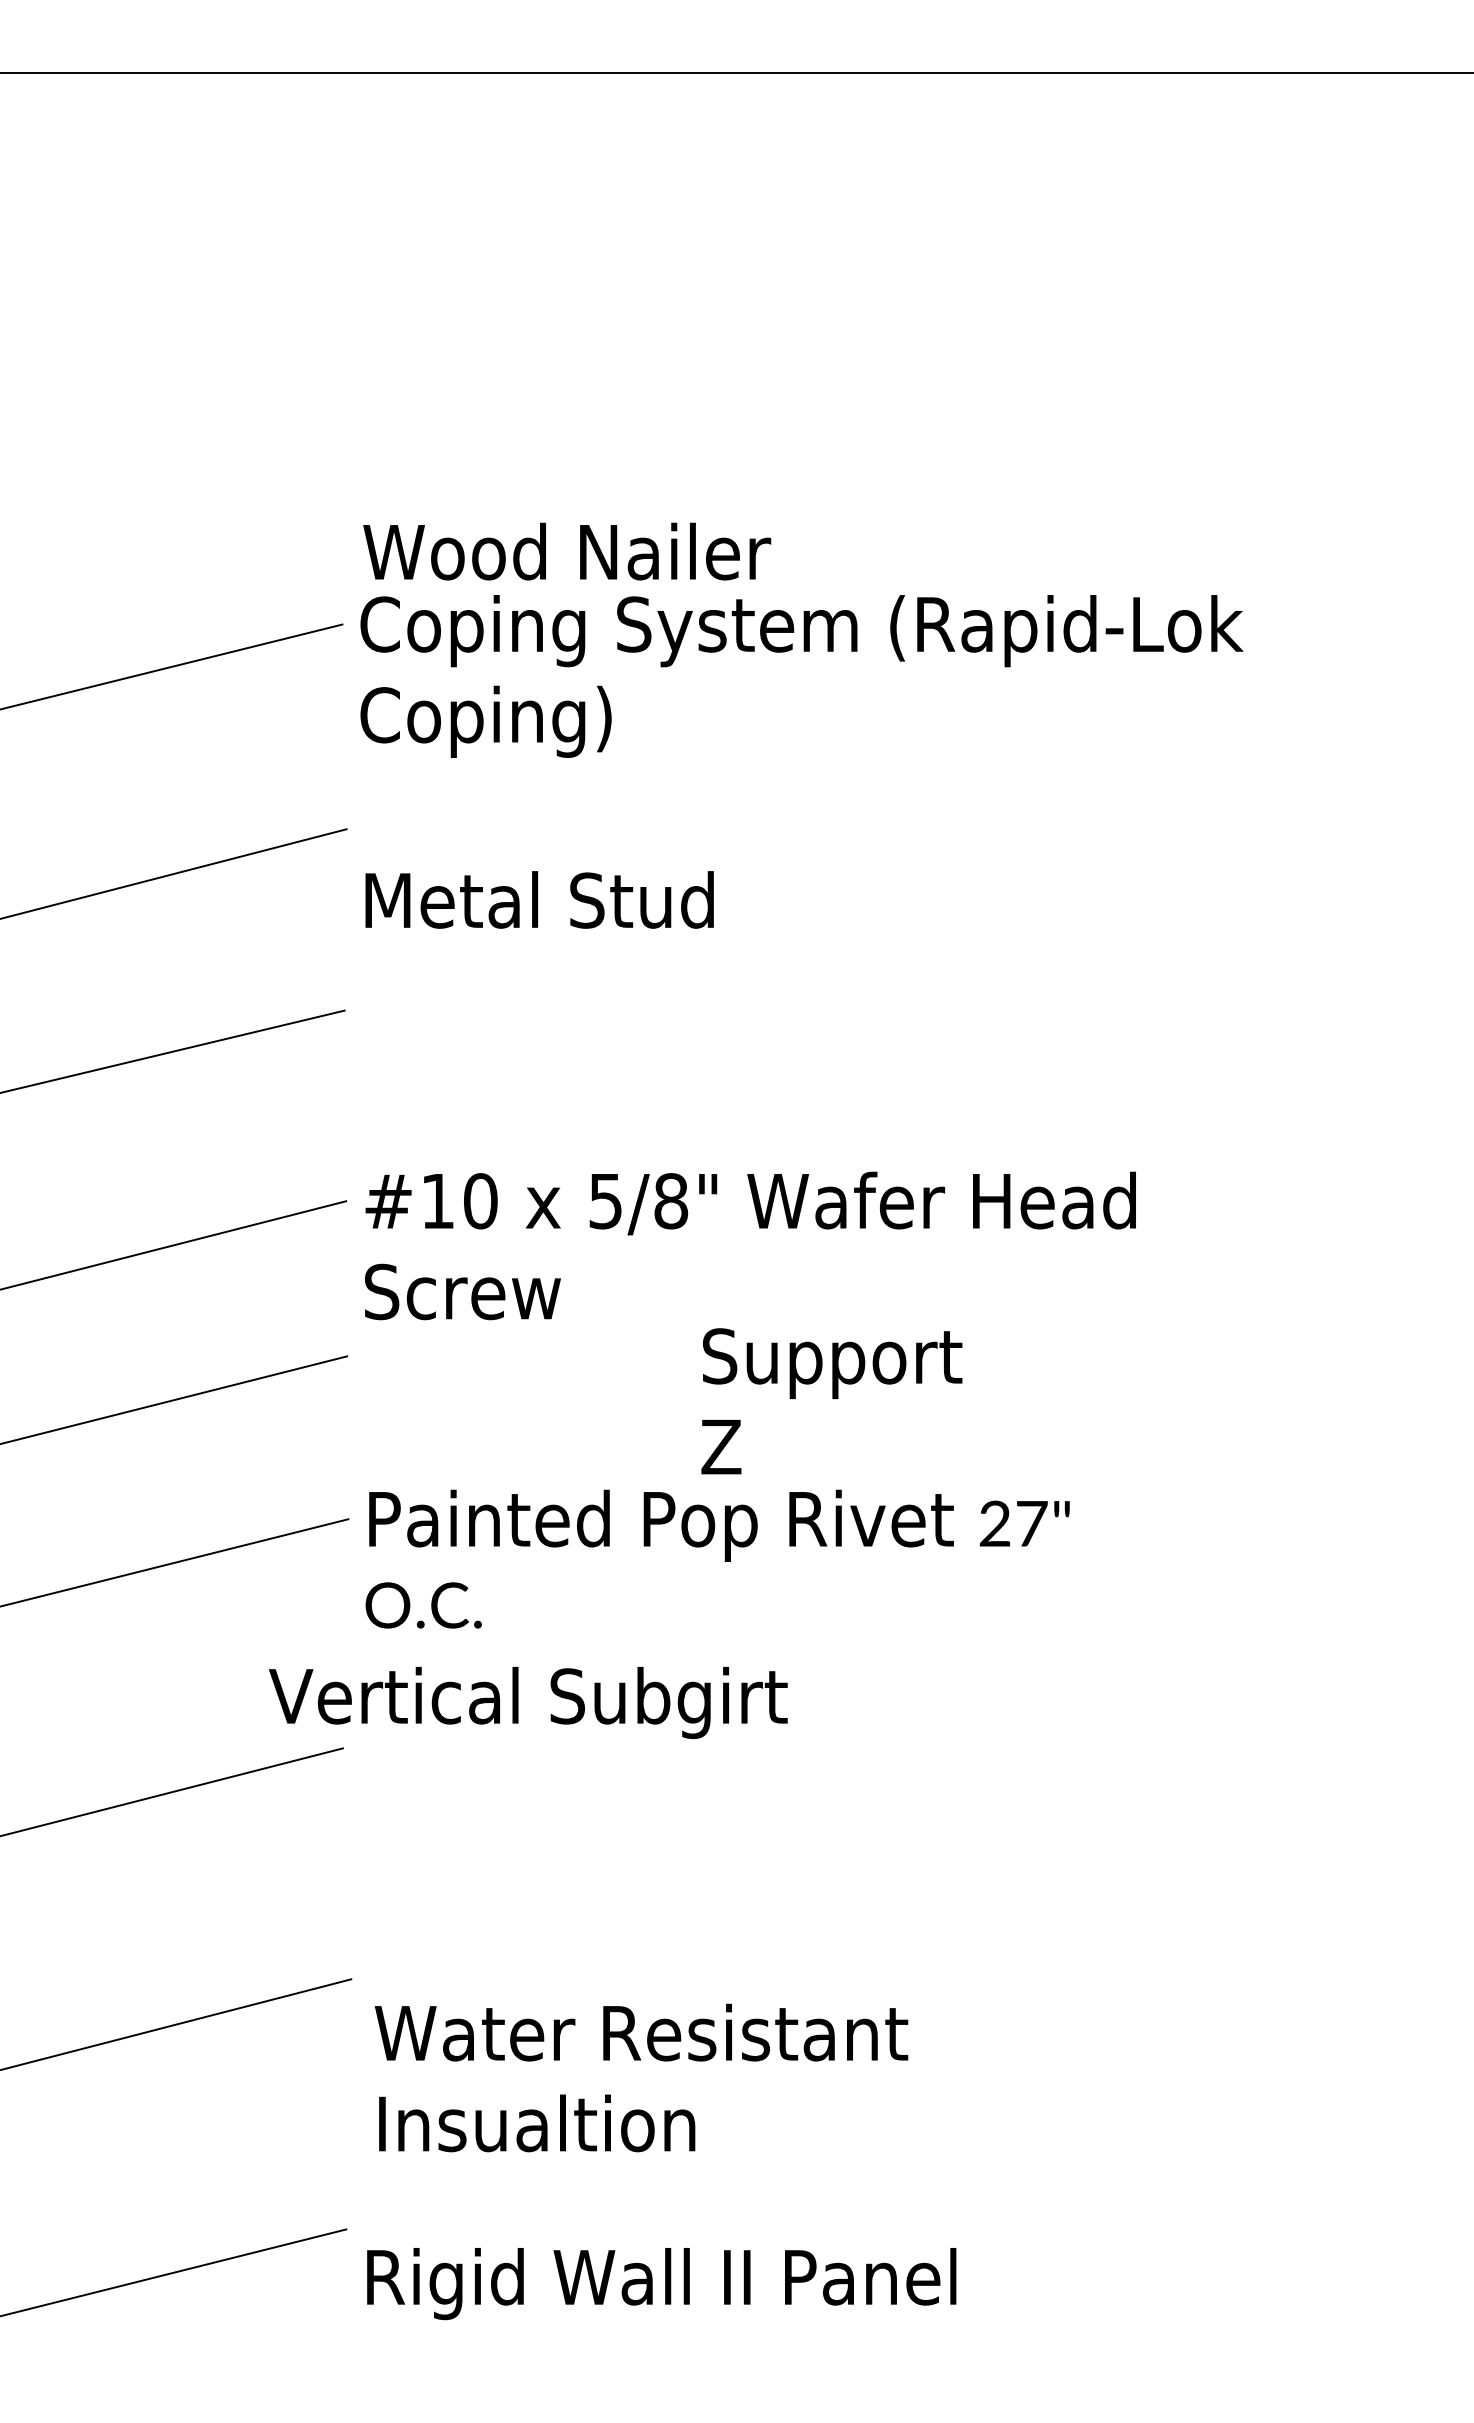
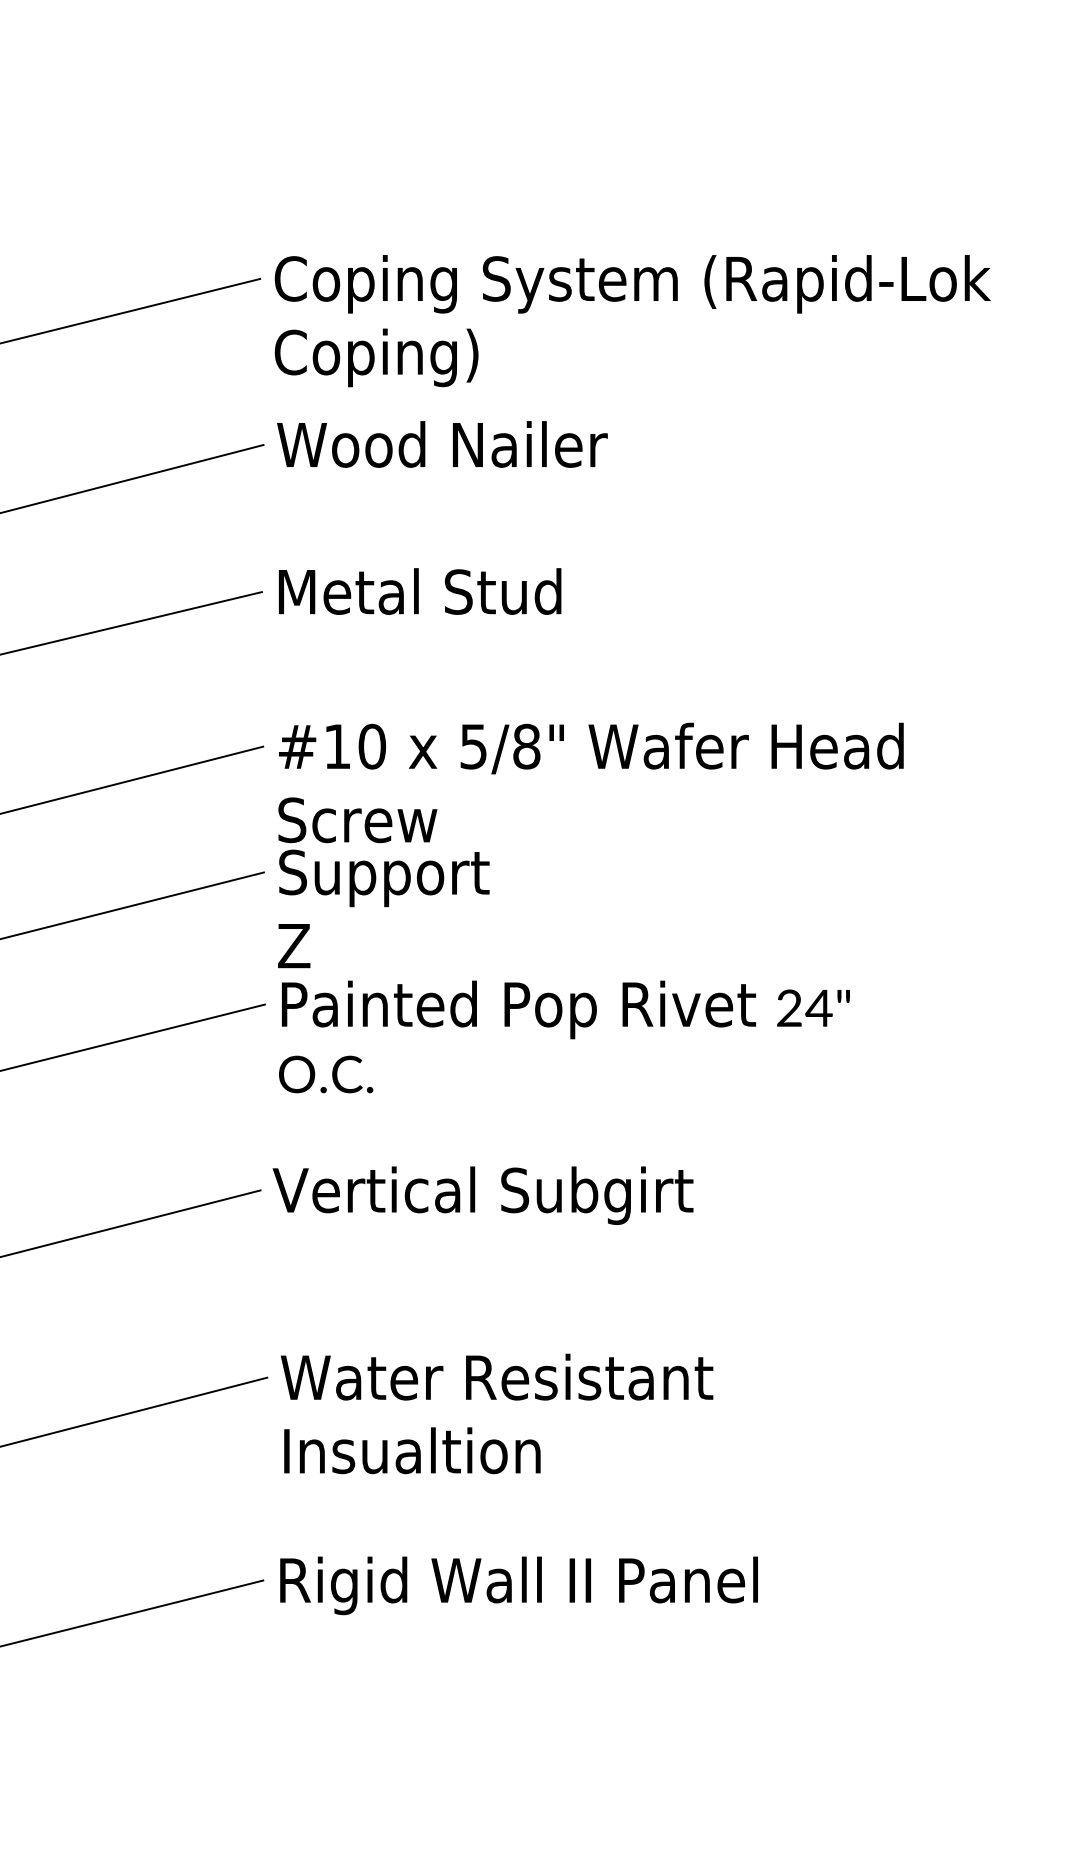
text: (567, 551) -> (442, 444), moved
text: (539, 899) -> (419, 591), moved
text: (831, 1401) -> (383, 909), moved
text: (1031, 1523) -> (818, 1008), 27" -> 24"
text: (528, 1702) -> (483, 1195), moved
text: (641, 2077) -> (497, 1413), moved
text: (661, 2284) -> (518, 1586), moved

